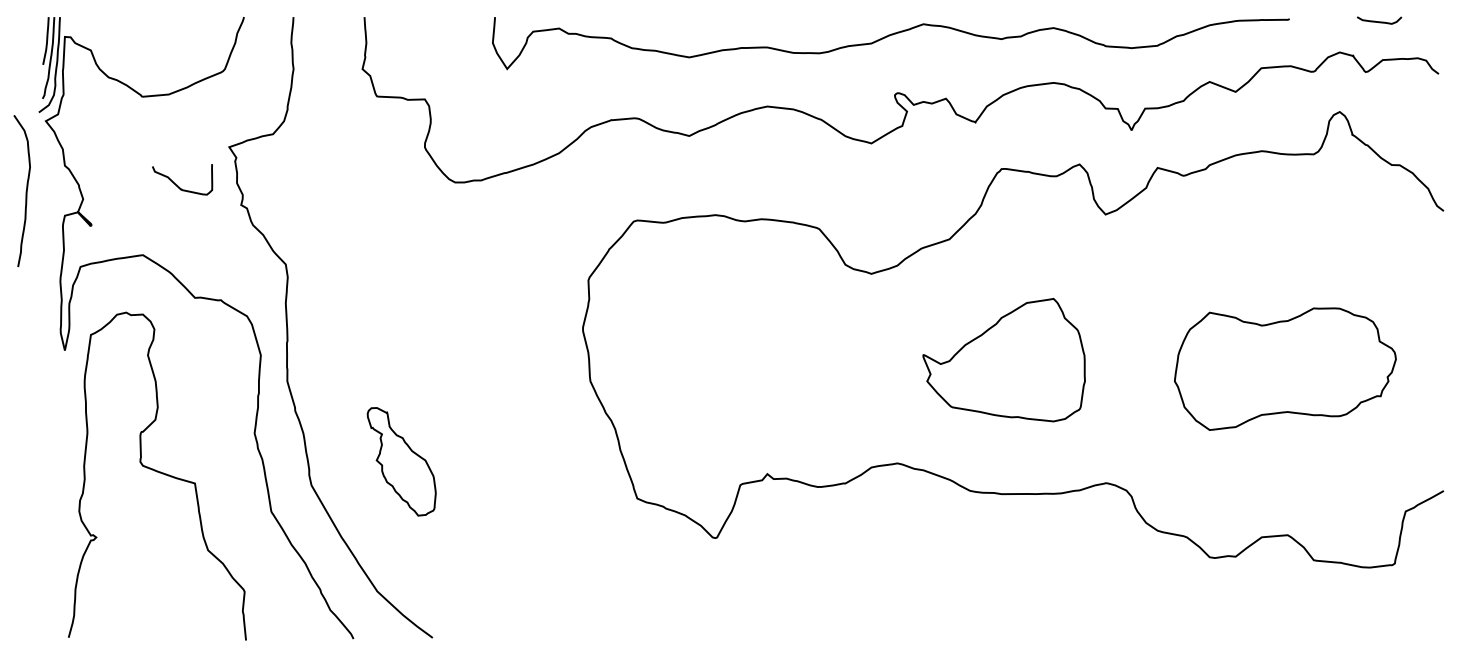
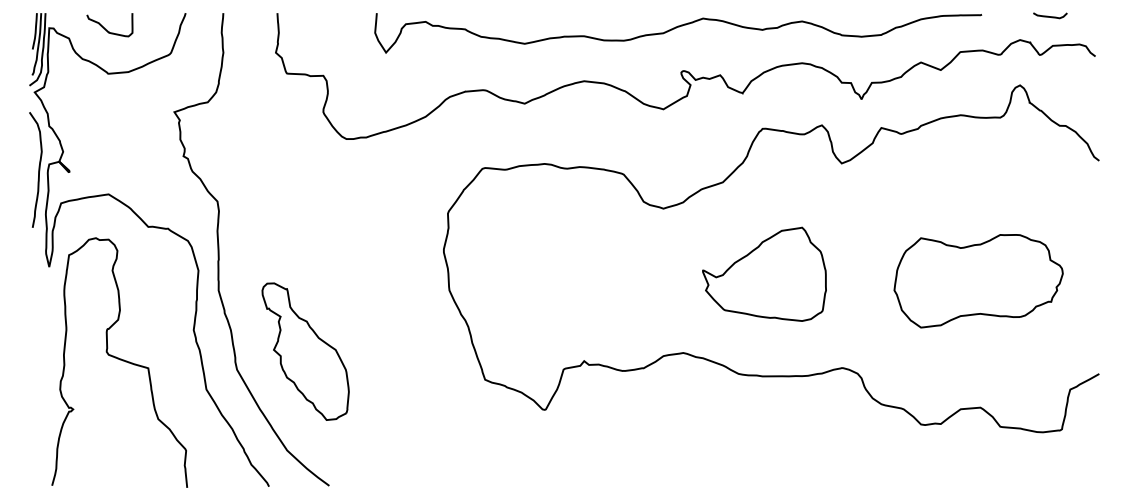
curve: (177, 184) -> (106, 28), moved
curve: (25, 191) -> (38, 170), moved
part: (401, 461) -> (305, 351), size x1.67

